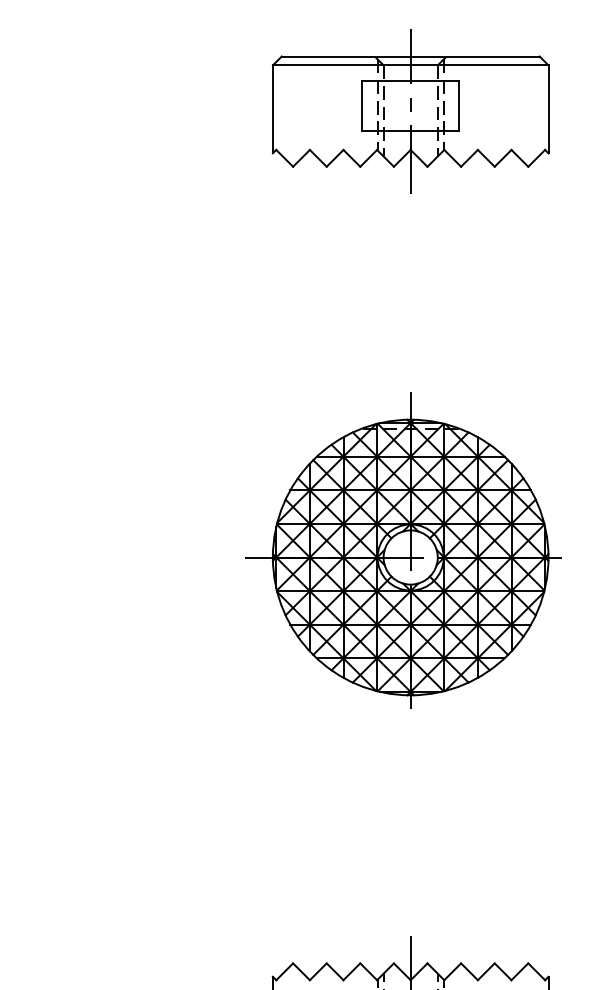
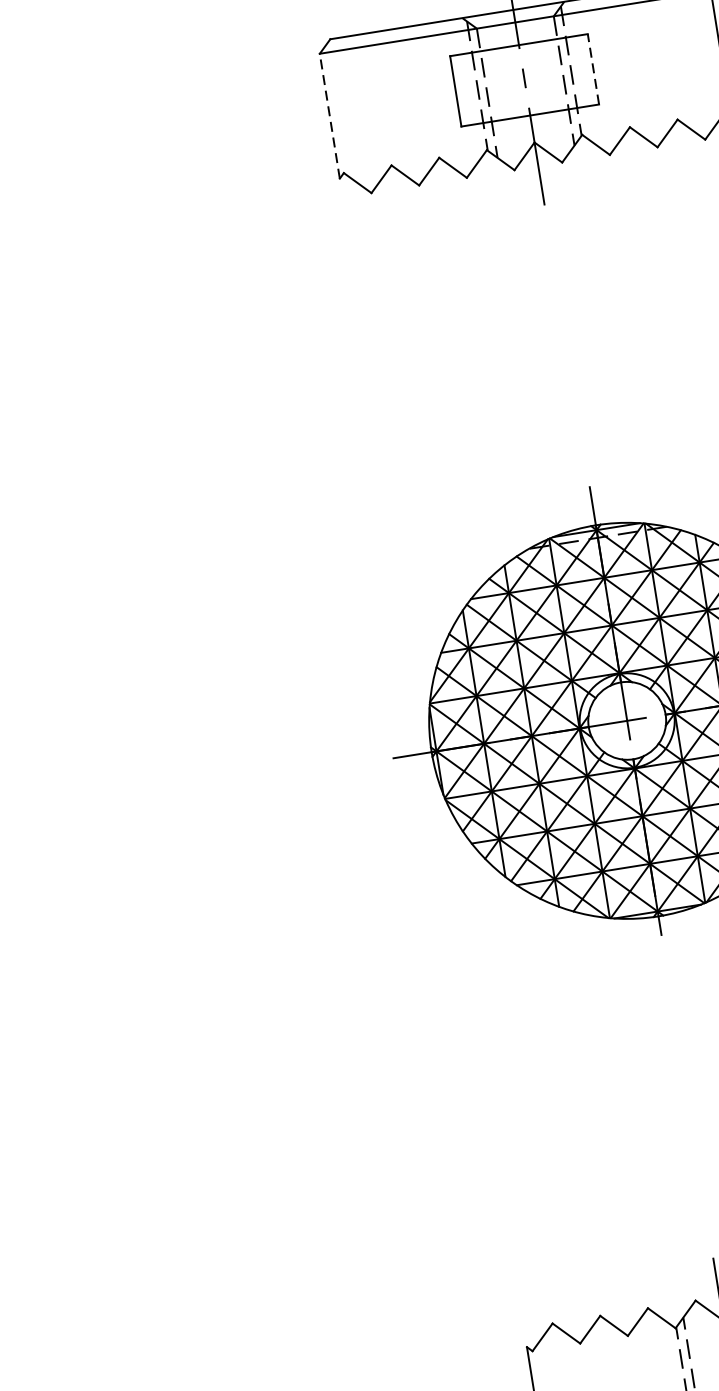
line: (459, 106) -> (593, 69), solid -> dashed
line: (272, 108) -> (329, 115), solid -> dashed

